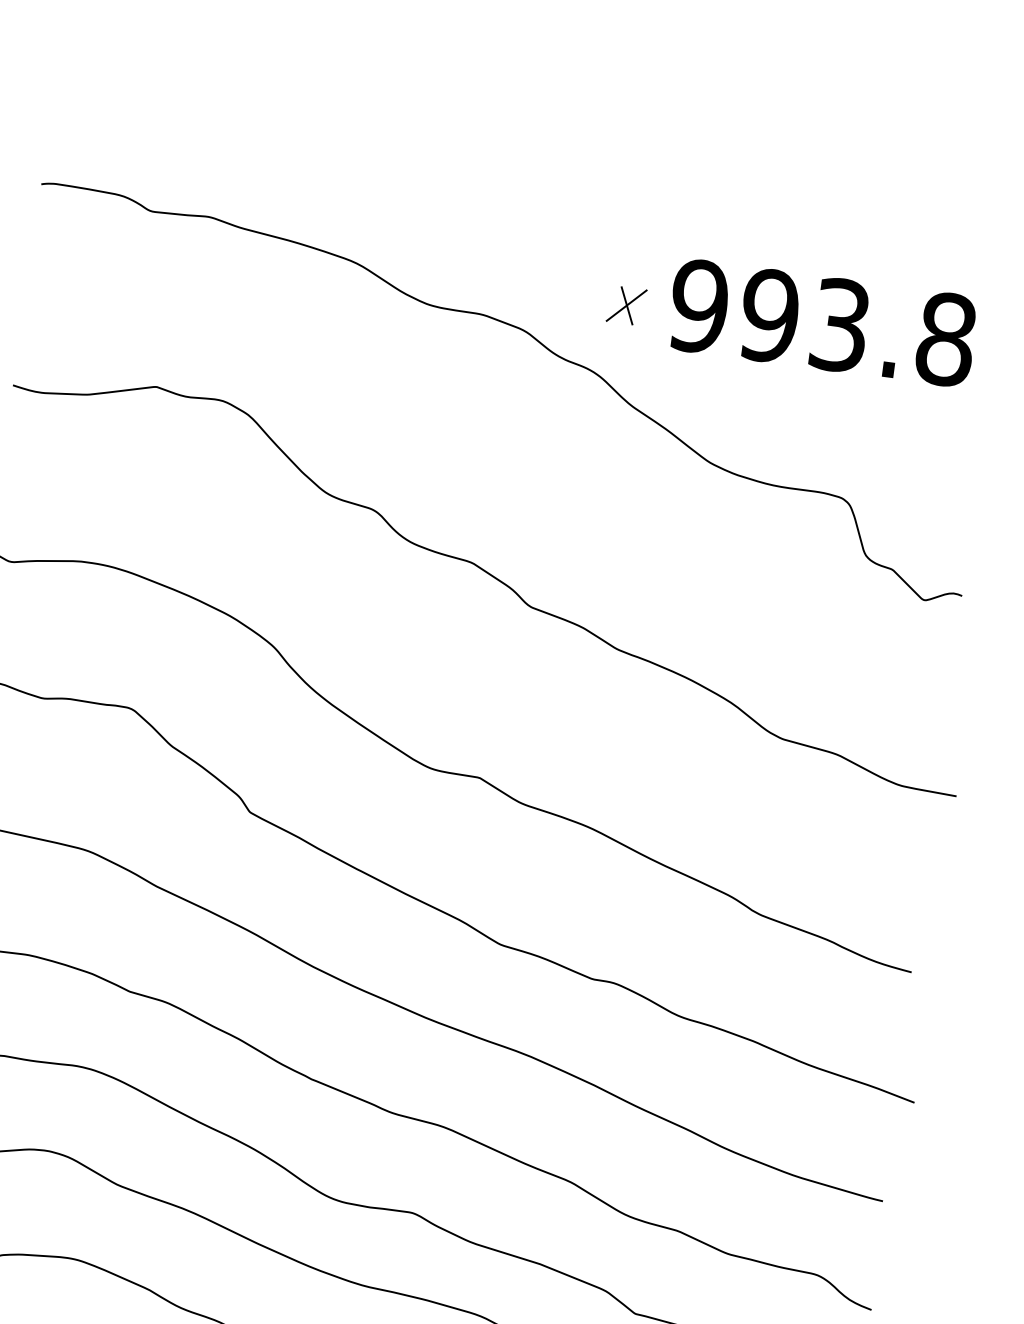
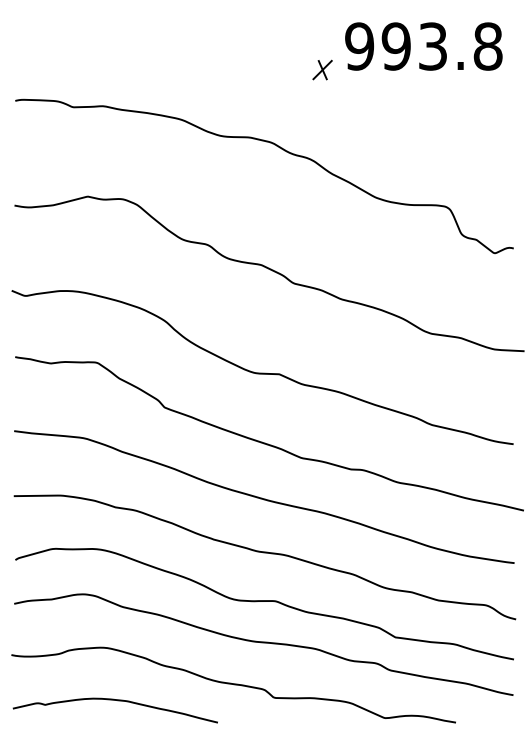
part: (626, 304) -> (322, 69), moved
text: (821, 322) -> (423, 46), moved

